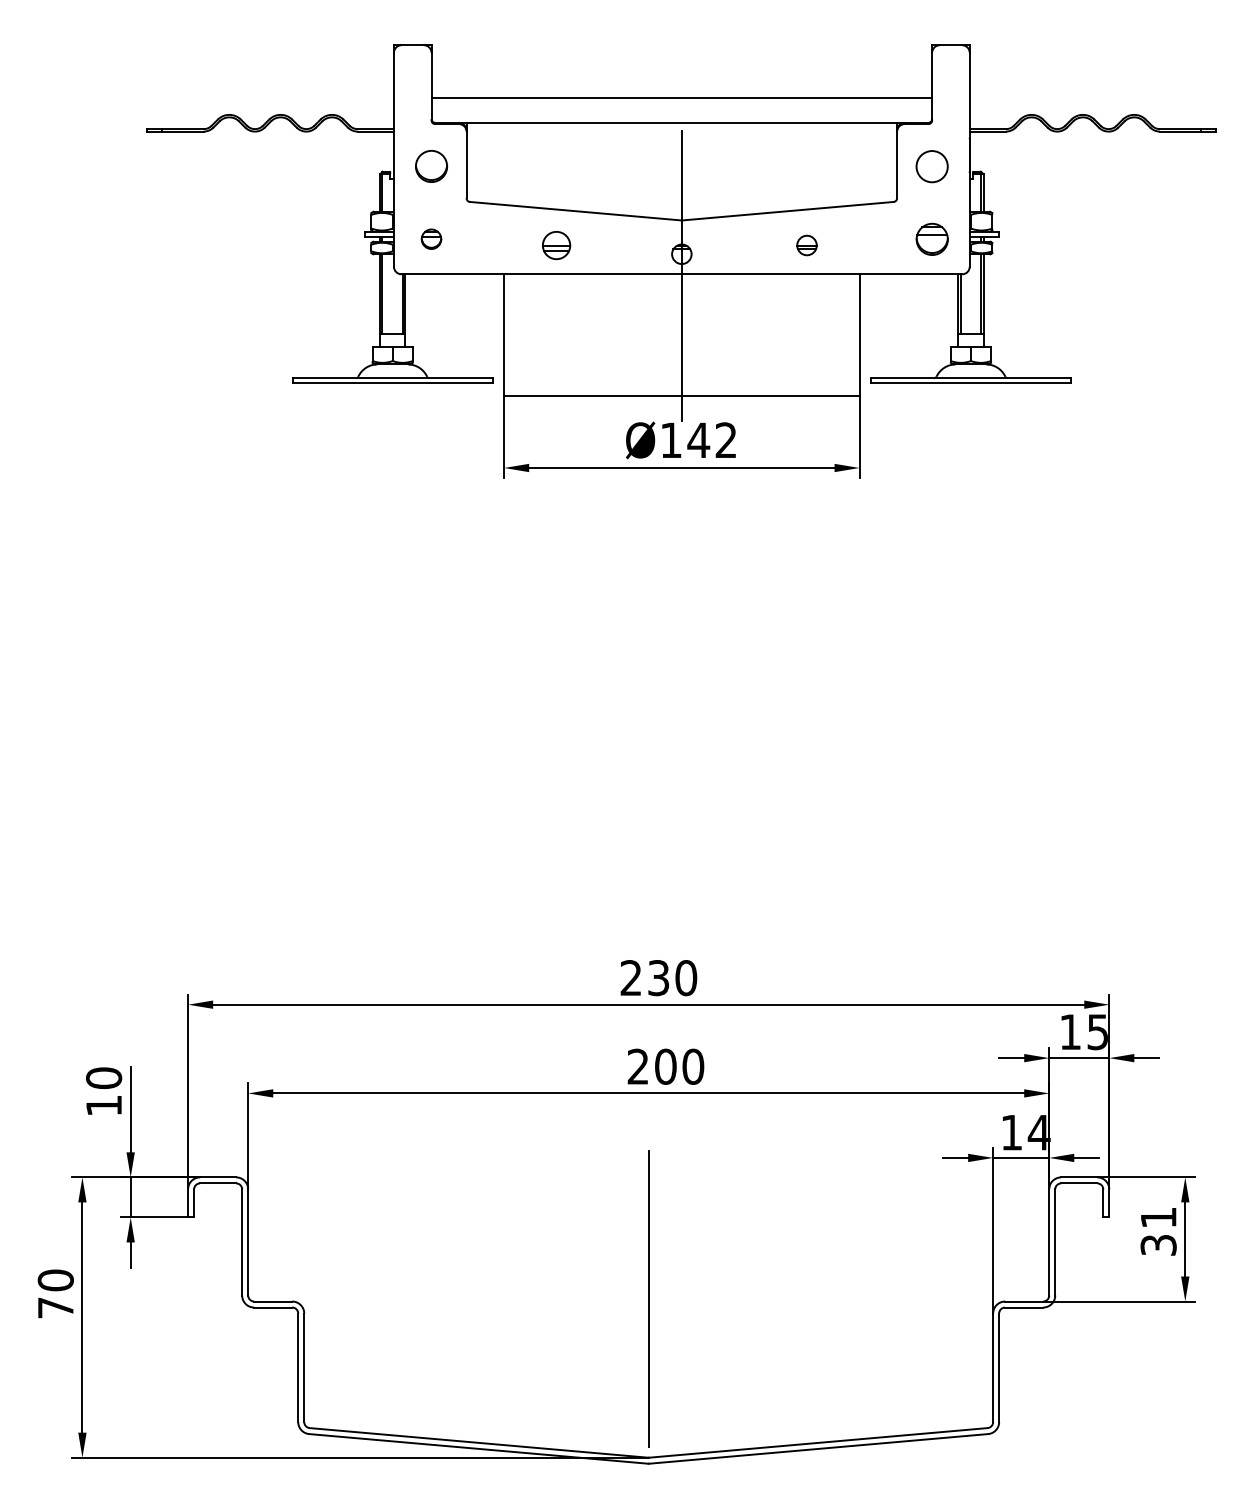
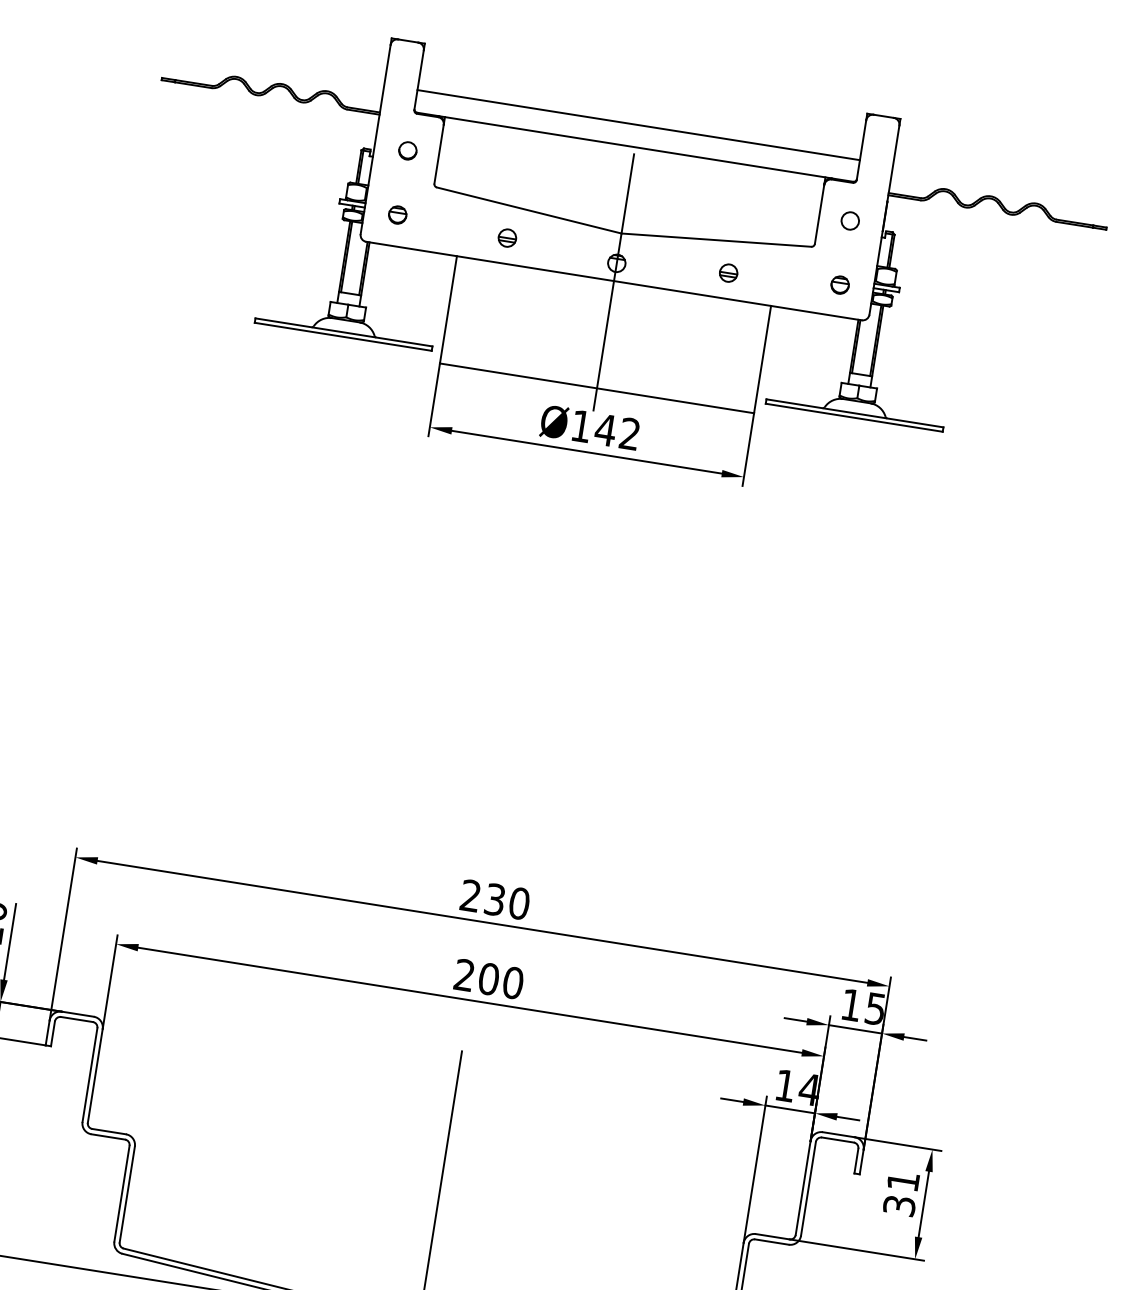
part: (431, 166) -> (407, 150), size x0.62
circle: (931, 166) -> (849, 220), size x0.62
part: (931, 238) -> (839, 284), size x0.62
part: (556, 245) -> (507, 238), size x0.71

